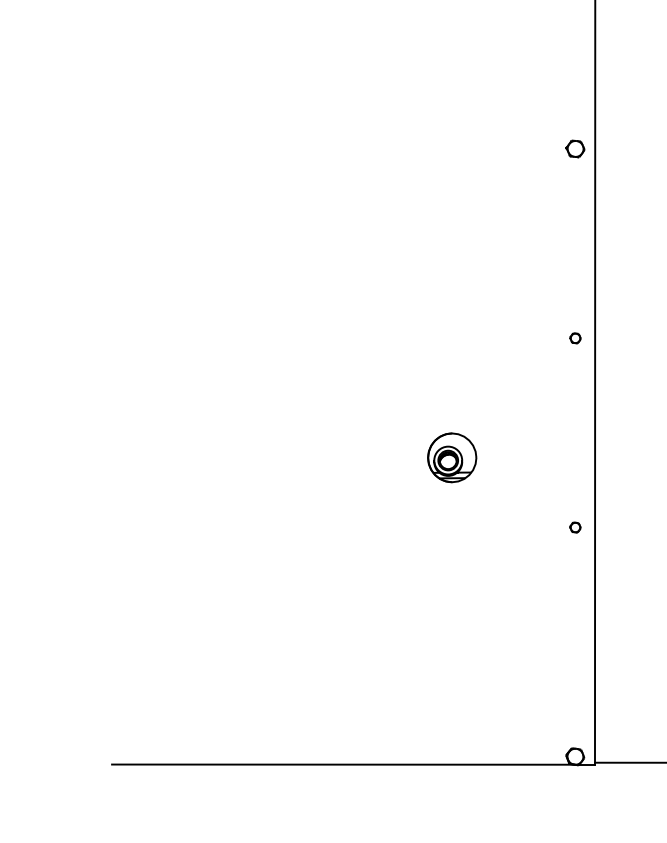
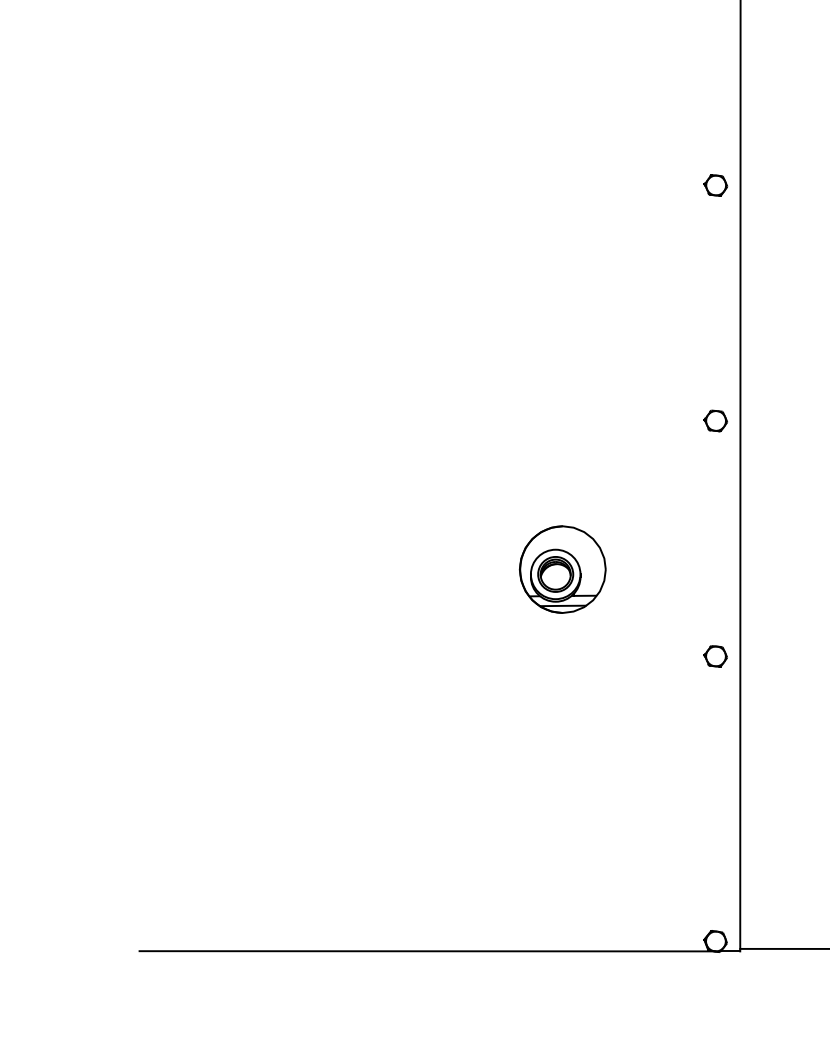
part: (575, 338) -> (715, 421), size x1.67
part: (451, 457) -> (561, 569), size x1.43
part: (575, 527) -> (715, 656), size x1.67

